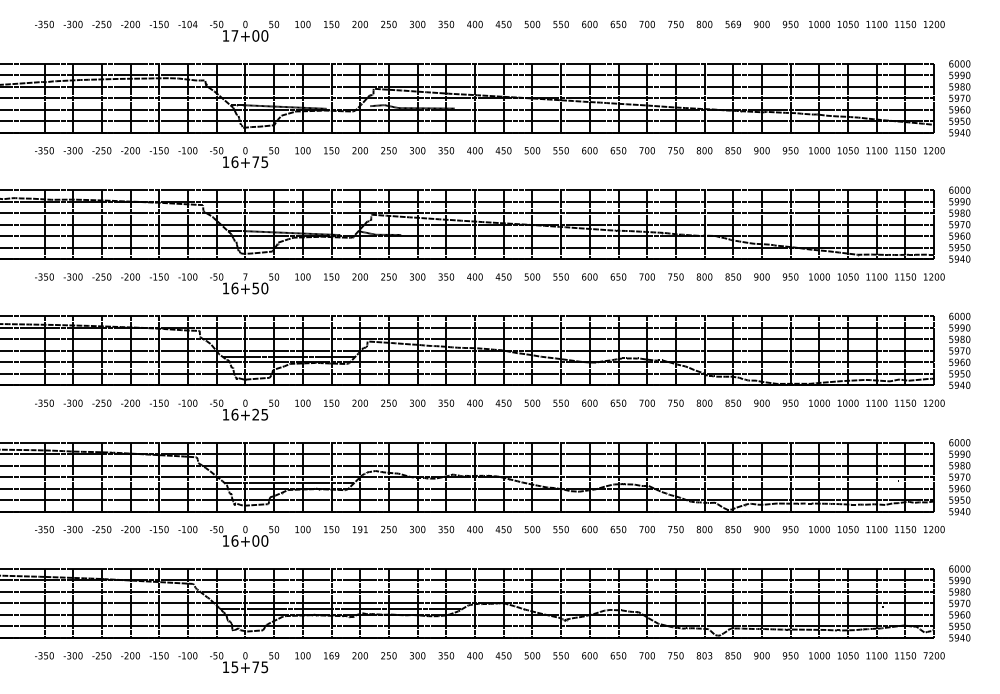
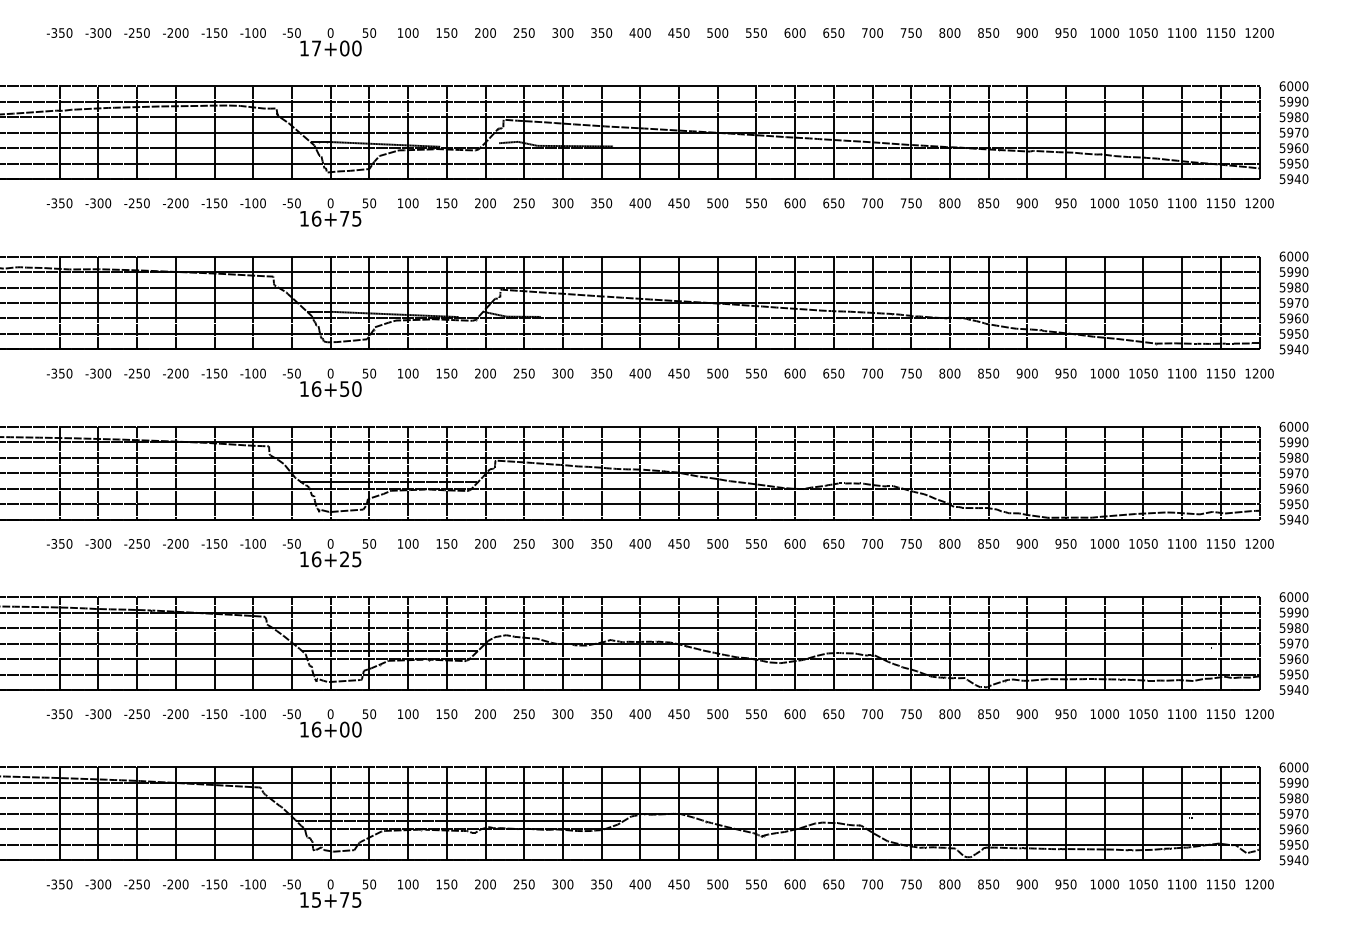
text: (194, 24) -> (262, 32), -104 -> -100
text: (733, 24) -> (988, 32), 569 -> 850
text: (245, 276) -> (330, 373), 7 -> 0
text: (851, 402) -> (1147, 543), 1000 -> 1050
text: (360, 529) -> (485, 714), 191 -> 200
text: (334, 655) -> (450, 884), 169 -> 150
text: (710, 655) -> (957, 884), 803 -> 800
text: (925, 655) -> (1247, 884), 7200 -> 1200

